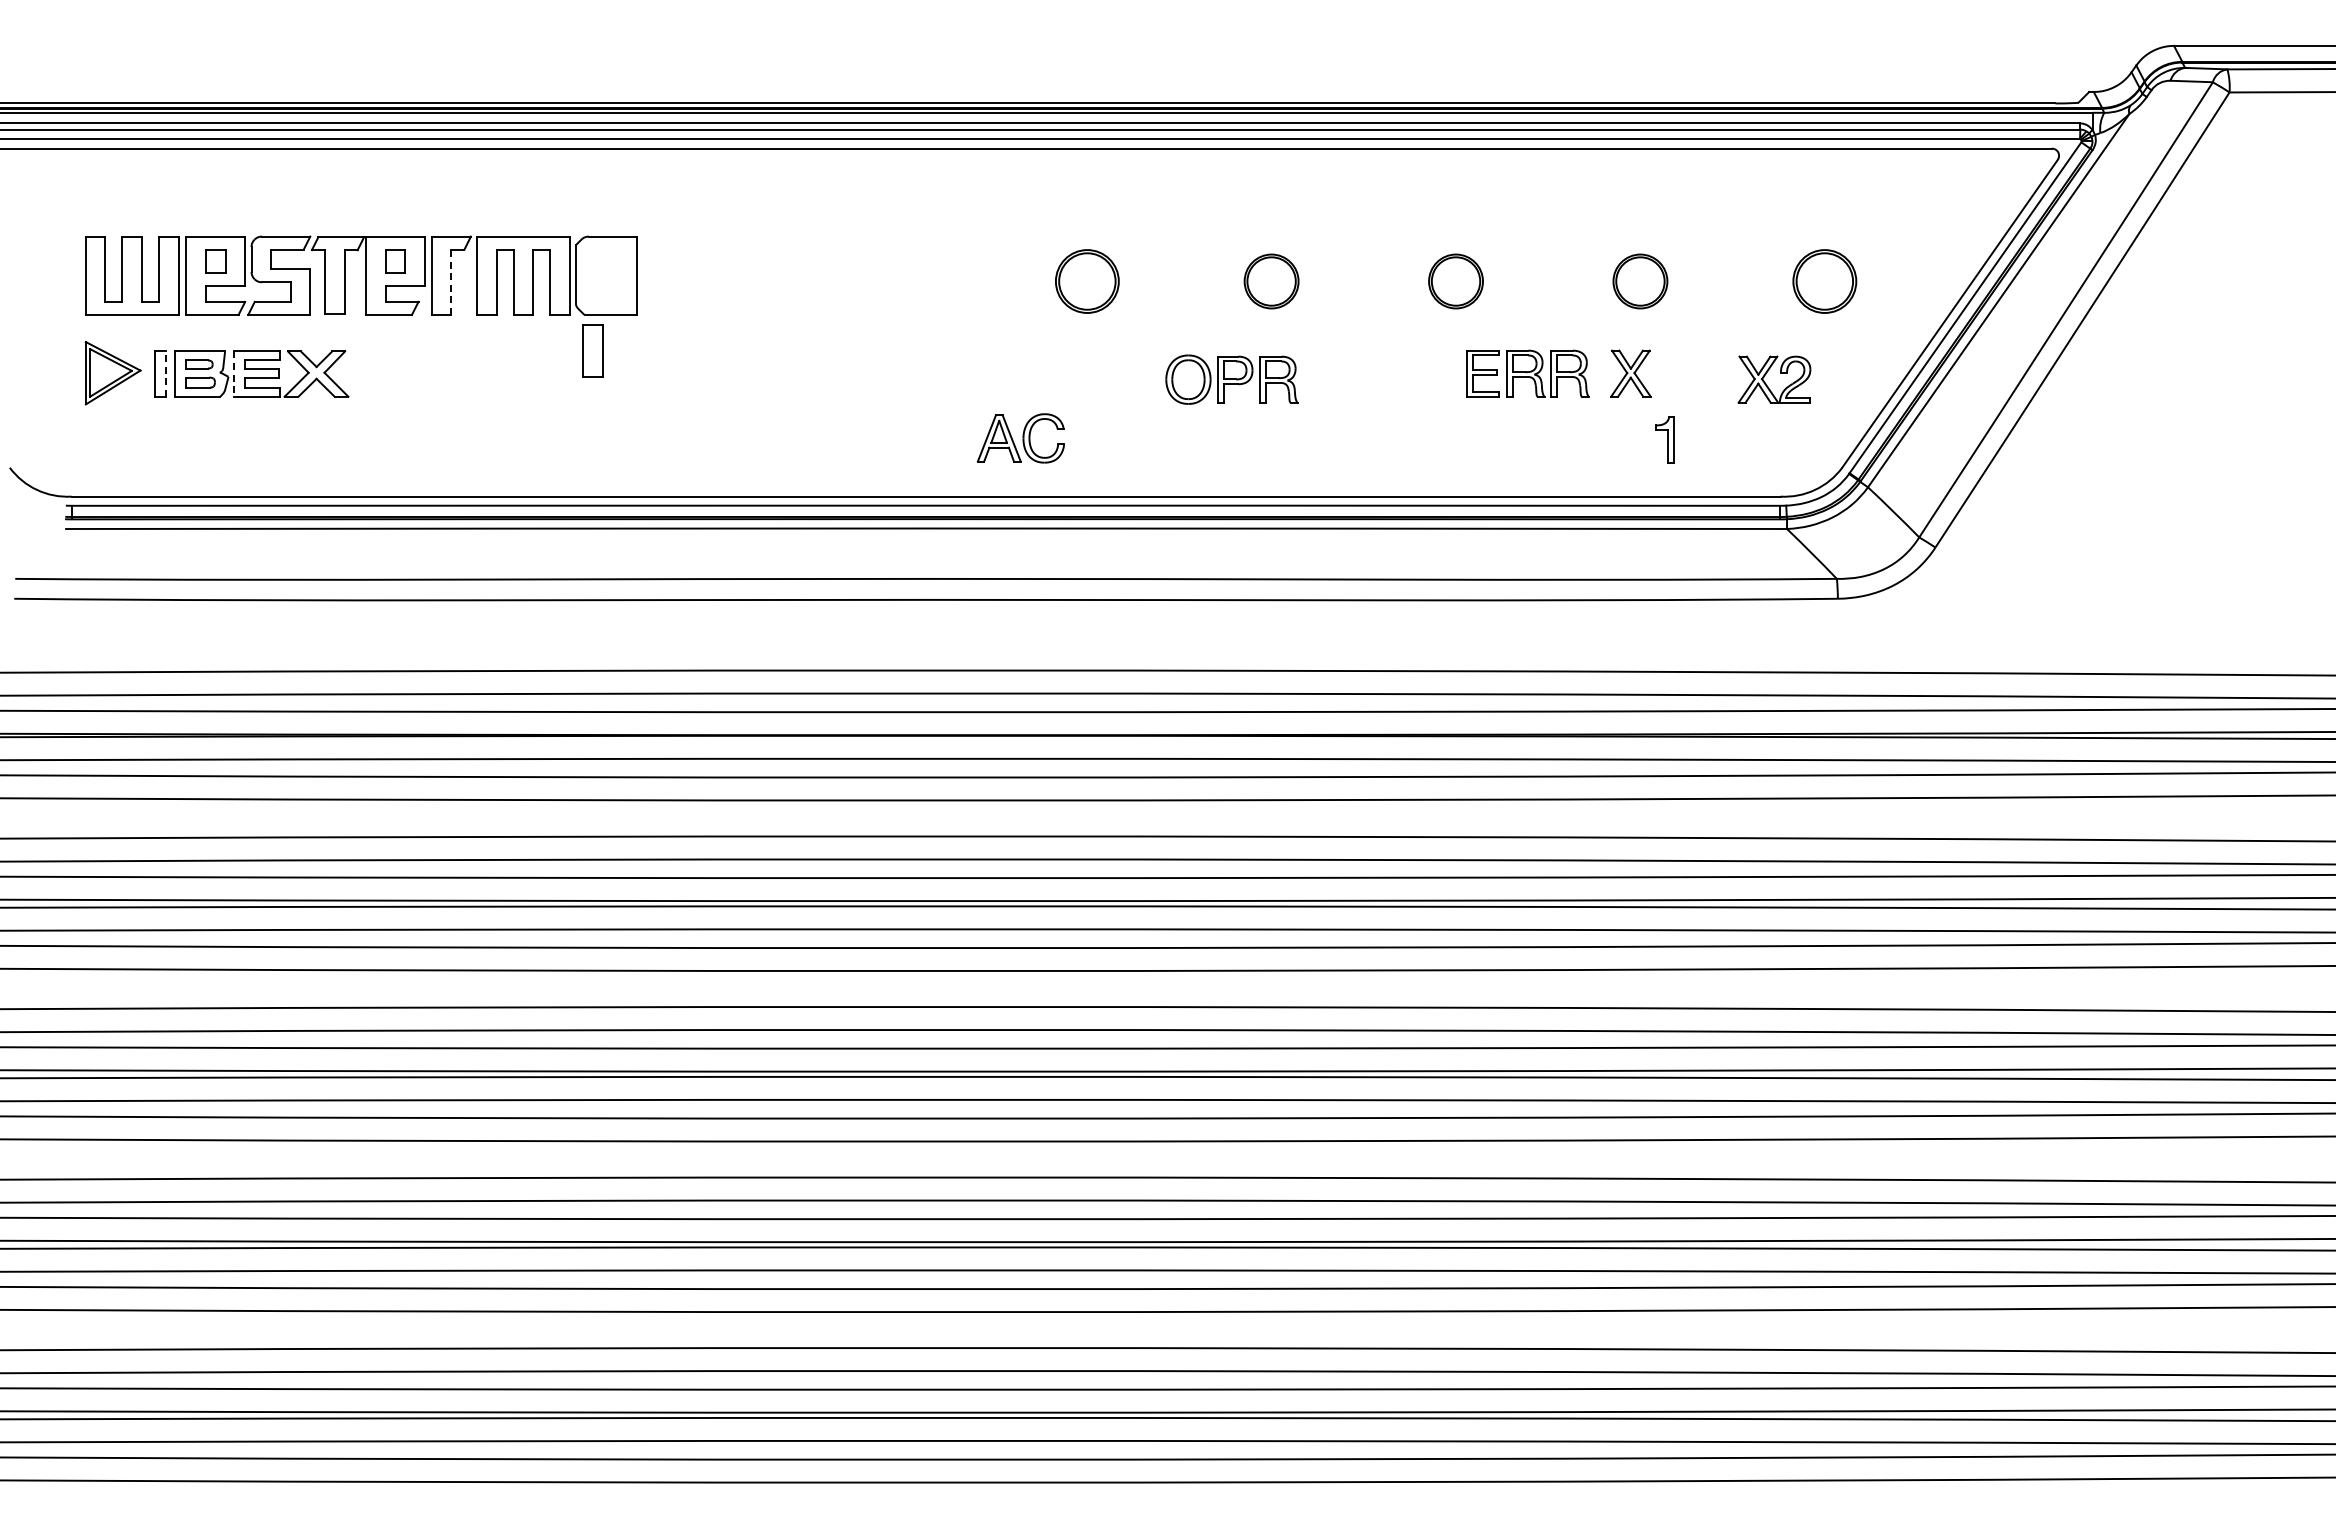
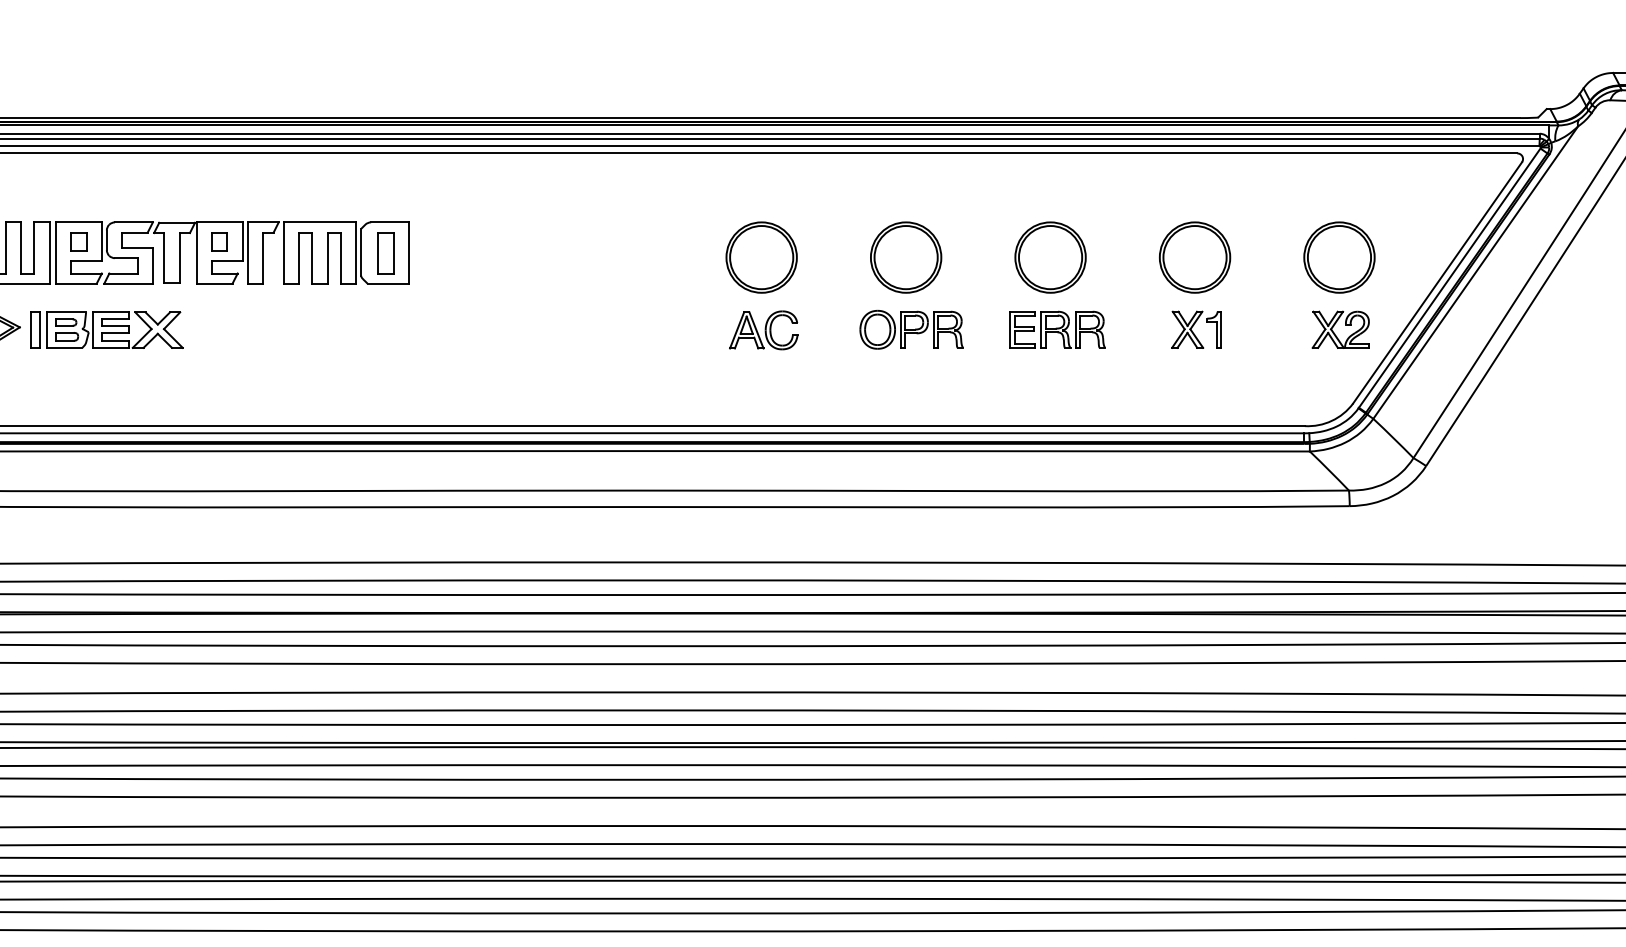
part: (1087, 281) -> (761, 257), size x1.43
part: (1271, 281) -> (905, 257), size x1.67
part: (1455, 281) -> (1050, 257), size x1.67
part: (1640, 281) -> (1195, 257), size x1.67
part: (1824, 281) -> (1339, 257), size x1.43
line: (451, 282) -> (263, 258), dashed -> solid
part: (592, 350) -> (385, 252), moved
part: (1527, 373) -> (1057, 329), moved
part: (1780, 373) -> (1345, 324), moved
line: (165, 374) -> (39, 330), dashed -> solid
line: (234, 374) -> (93, 330), dashed -> solid
part: (1231, 379) -> (911, 329), moved
part: (1020, 438) -> (763, 330), moved
part: (1664, 439) -> (1213, 329), moved

